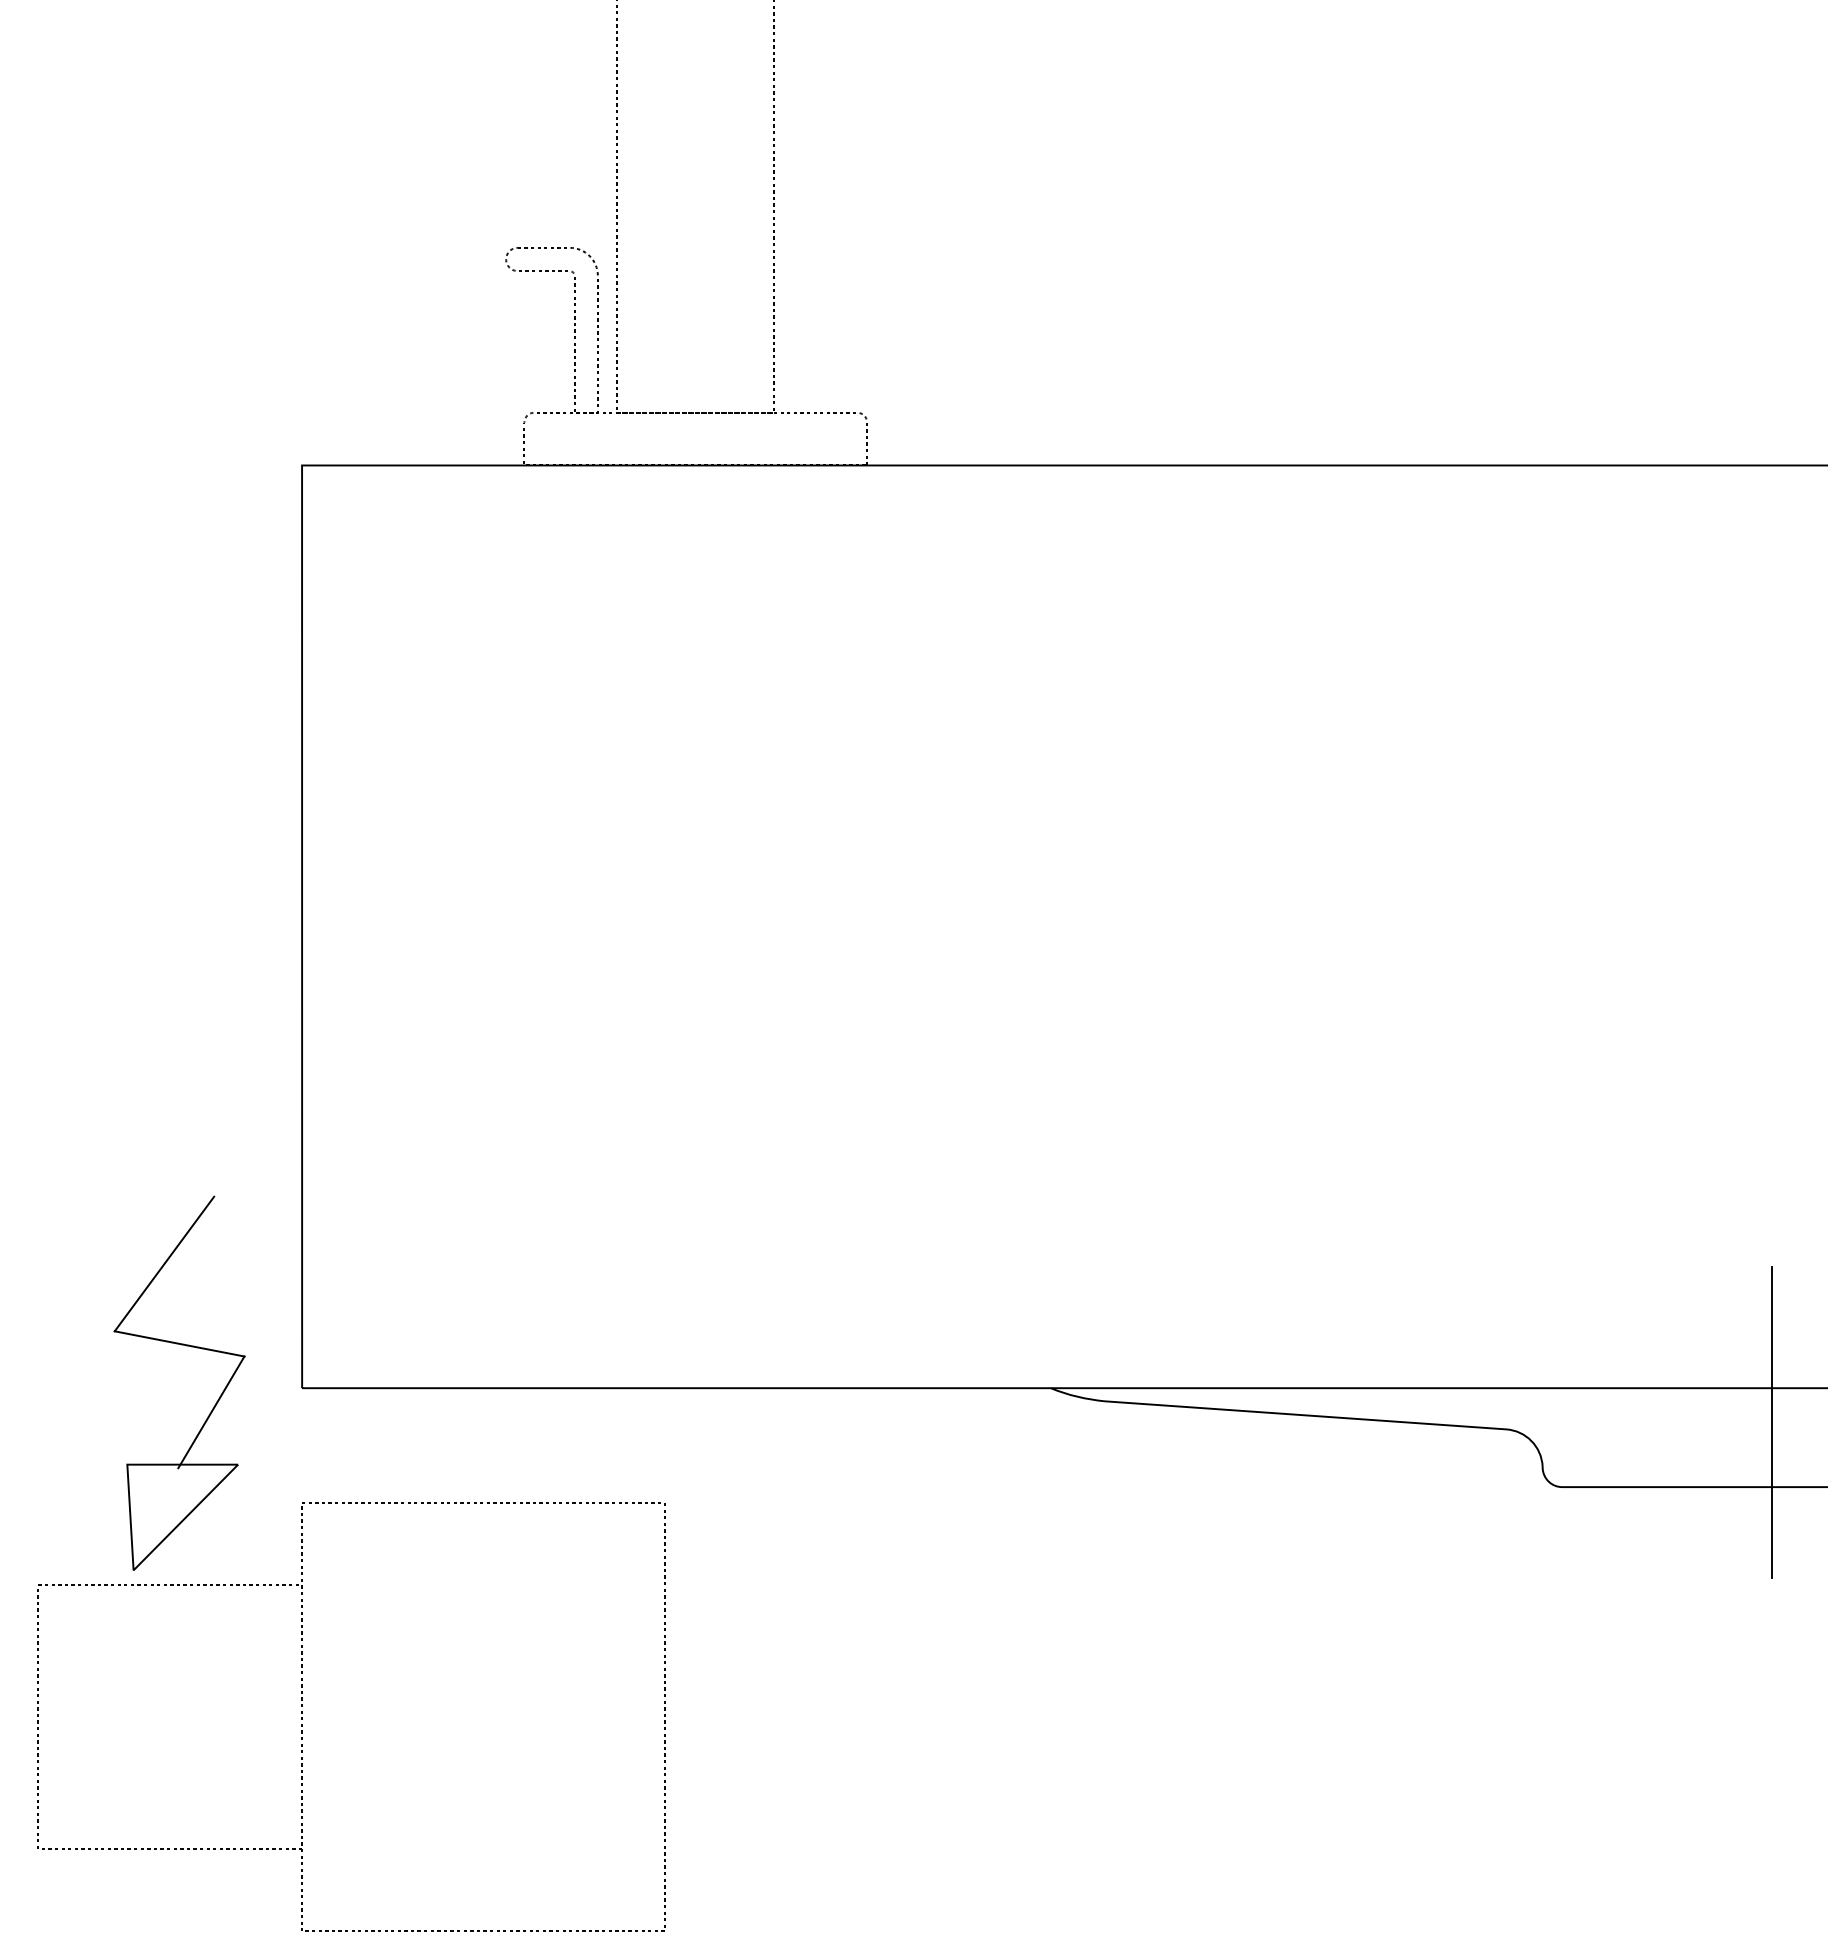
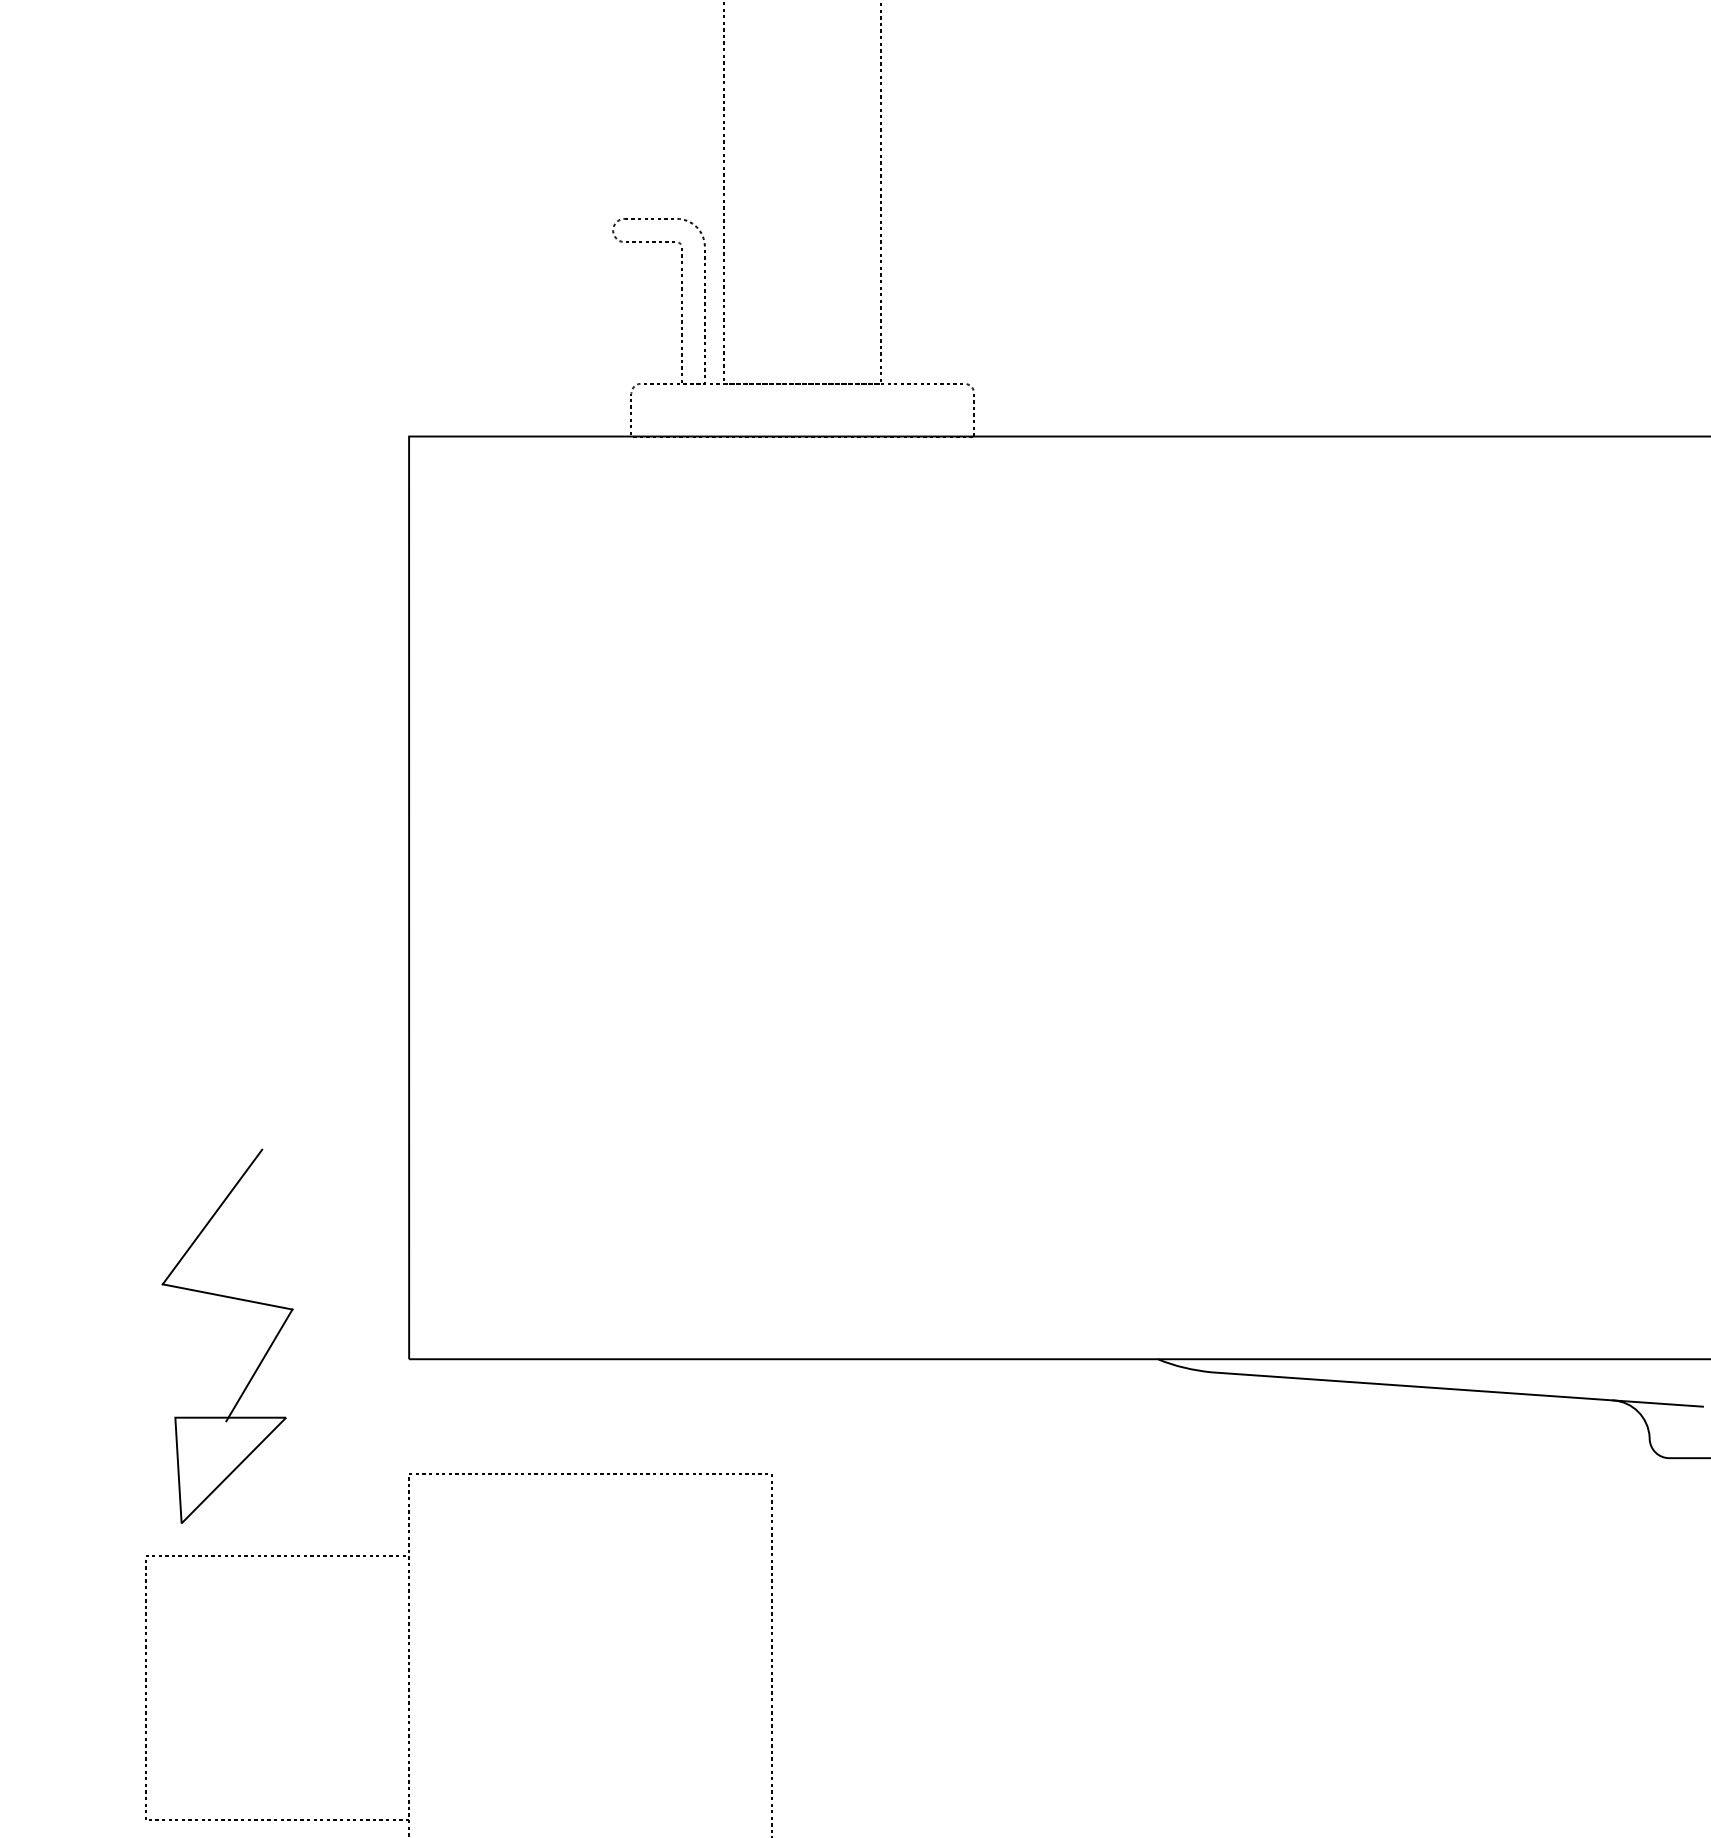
part: (186, 1346) -> (234, 1299), moved
line: (1550, 1432) -> (1657, 1403), added

